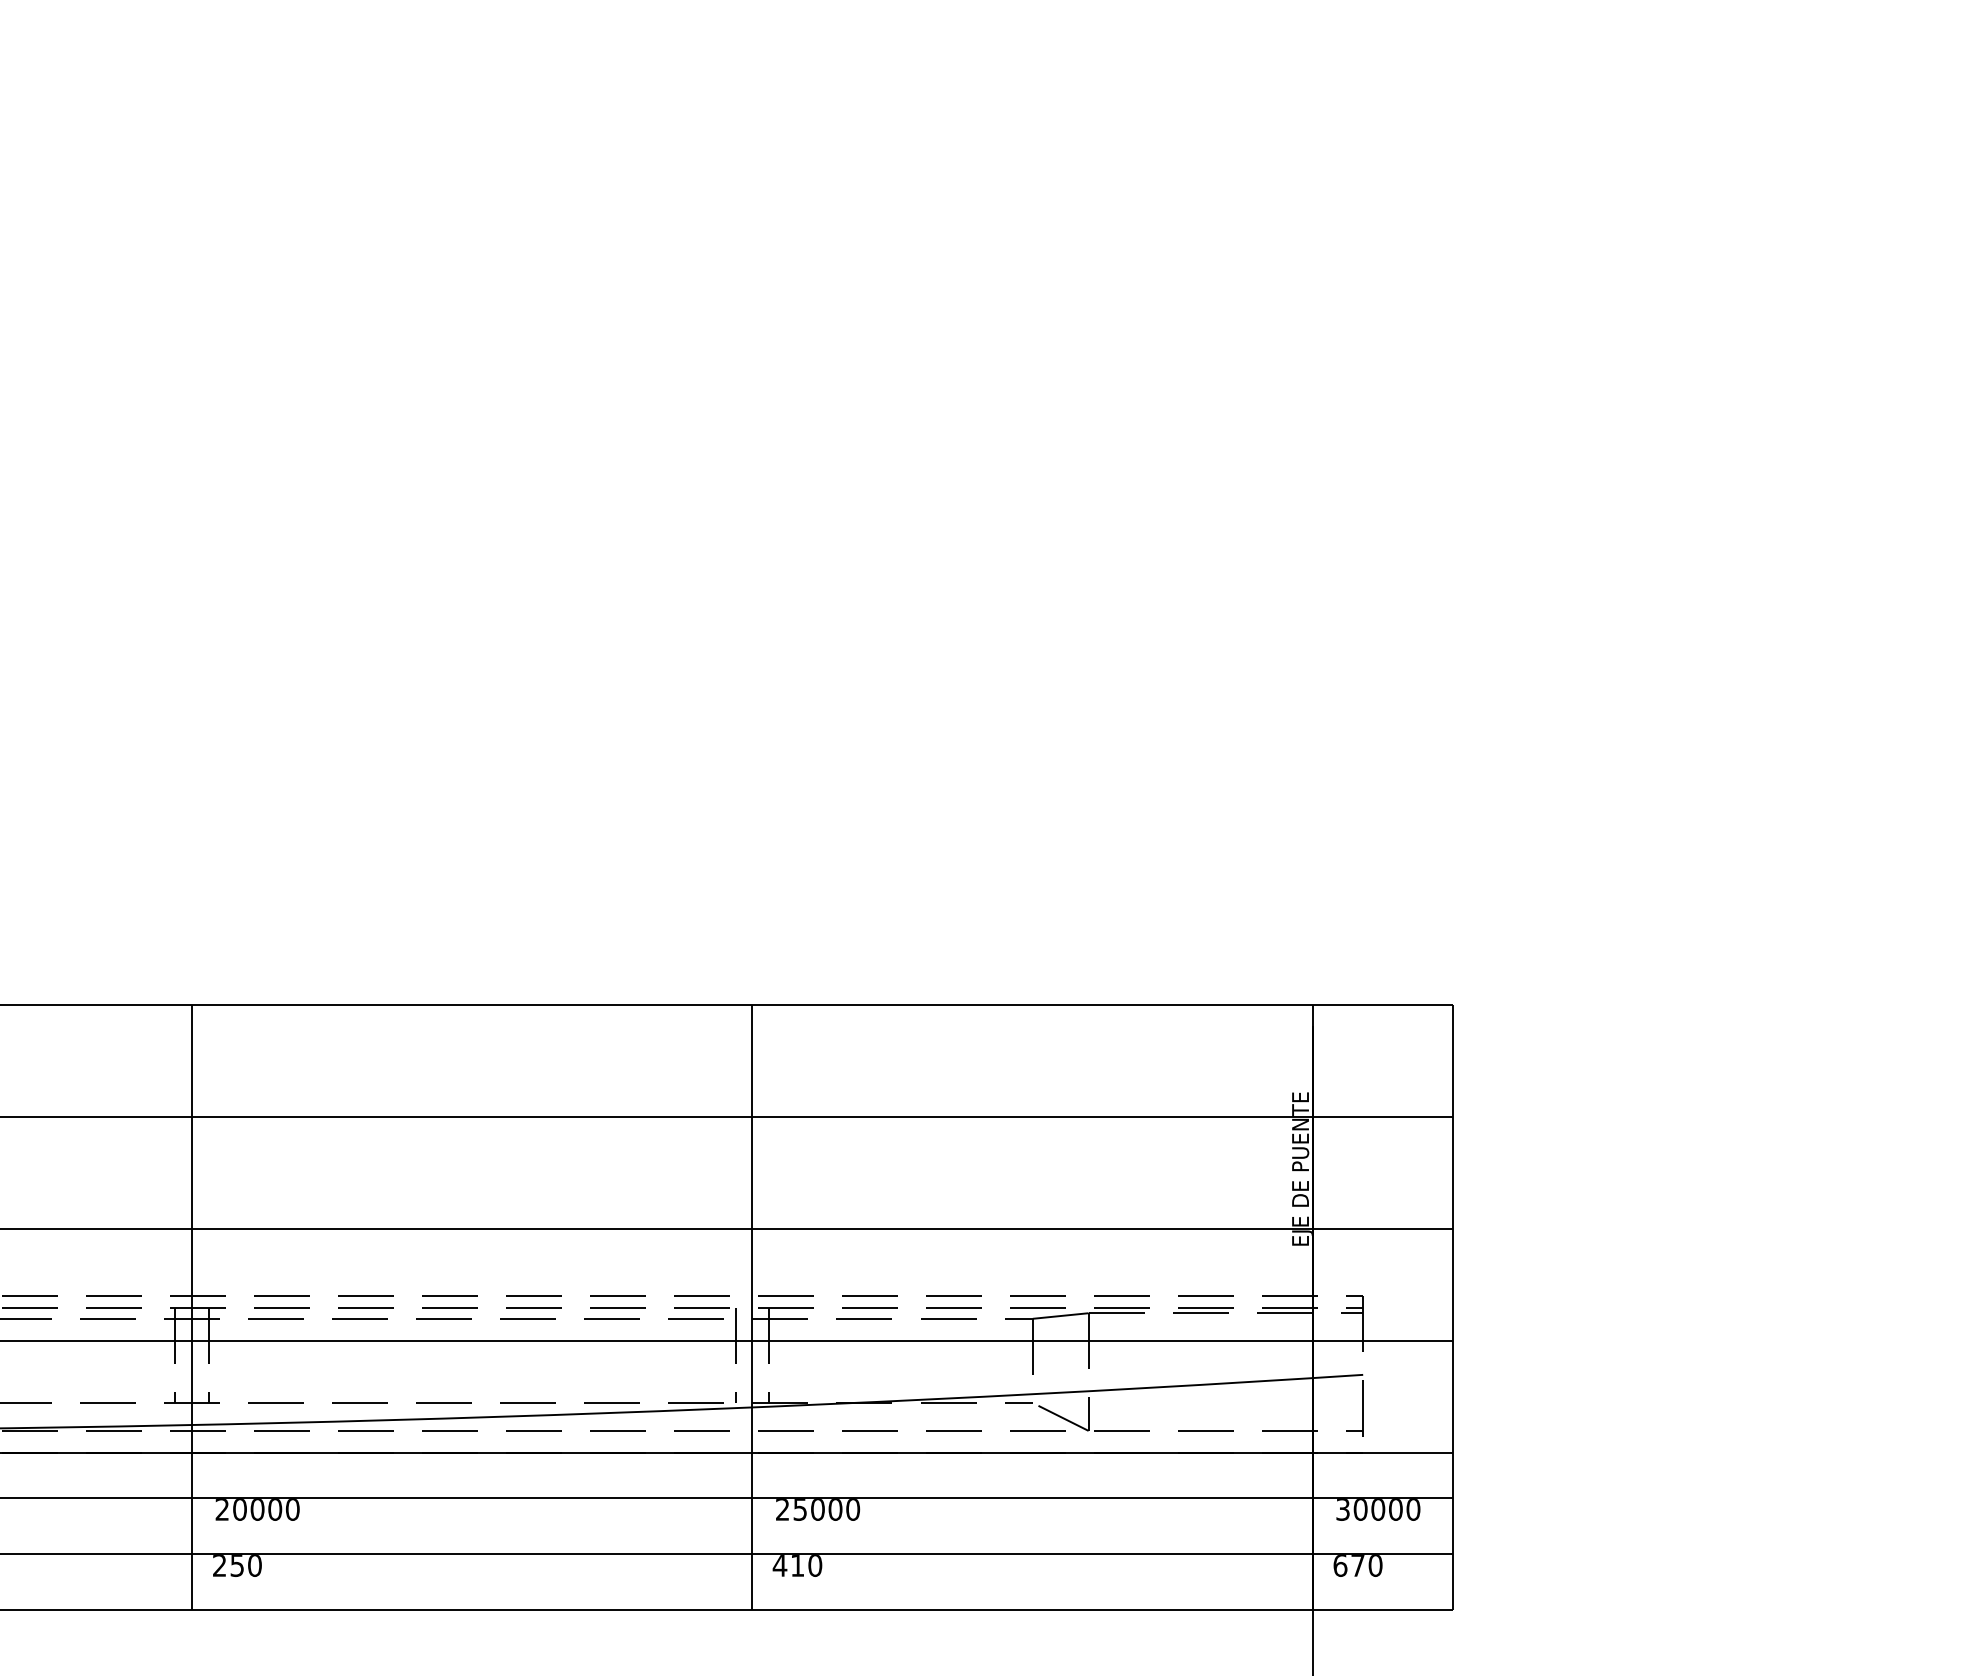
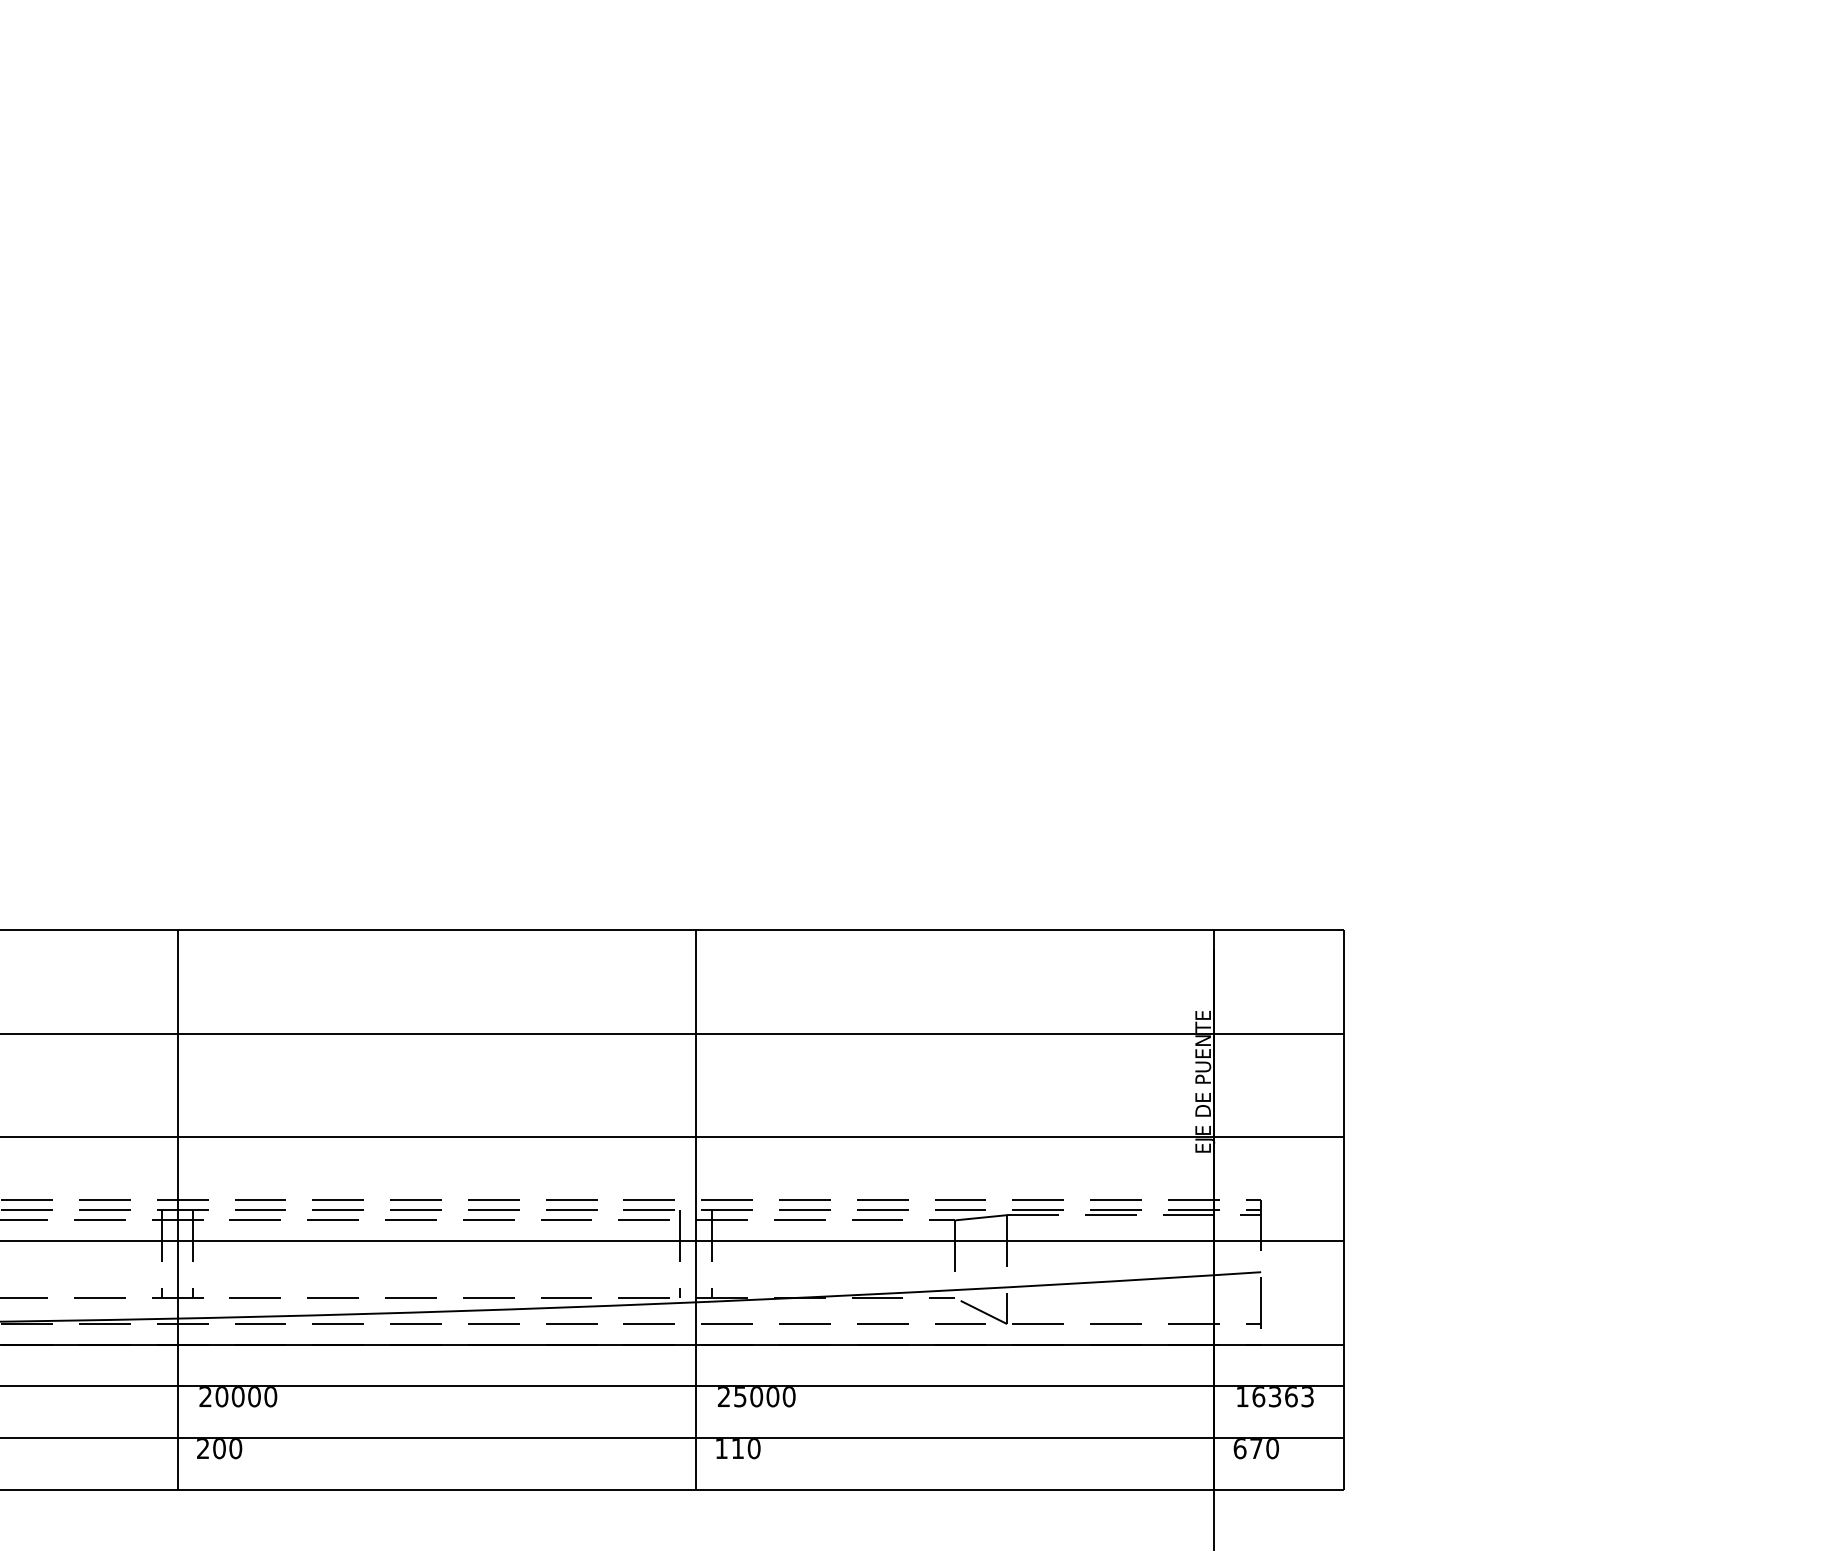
text: (1378, 1509) -> (1275, 1396), 30000 -> 16363
text: (237, 1565) -> (219, 1448), 250 -> 200
text: (779, 1565) -> (721, 1448), 410 -> 110

